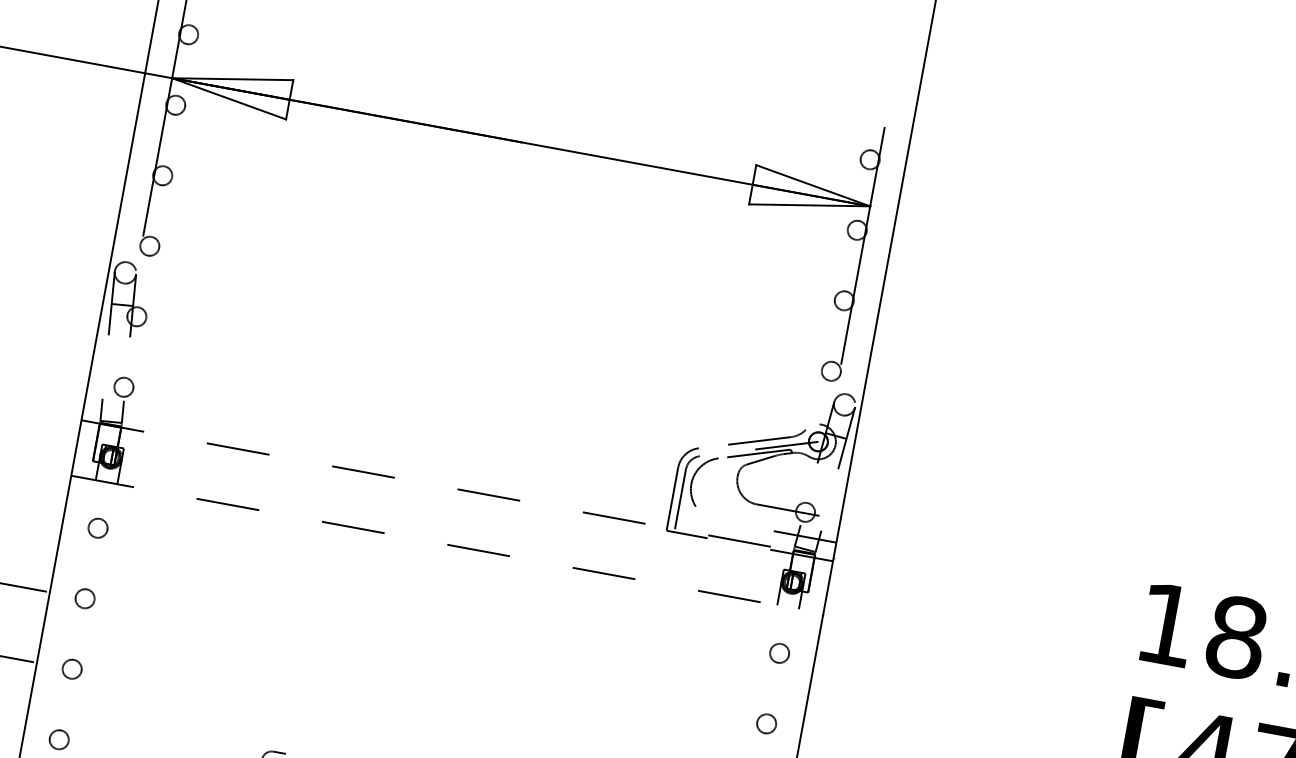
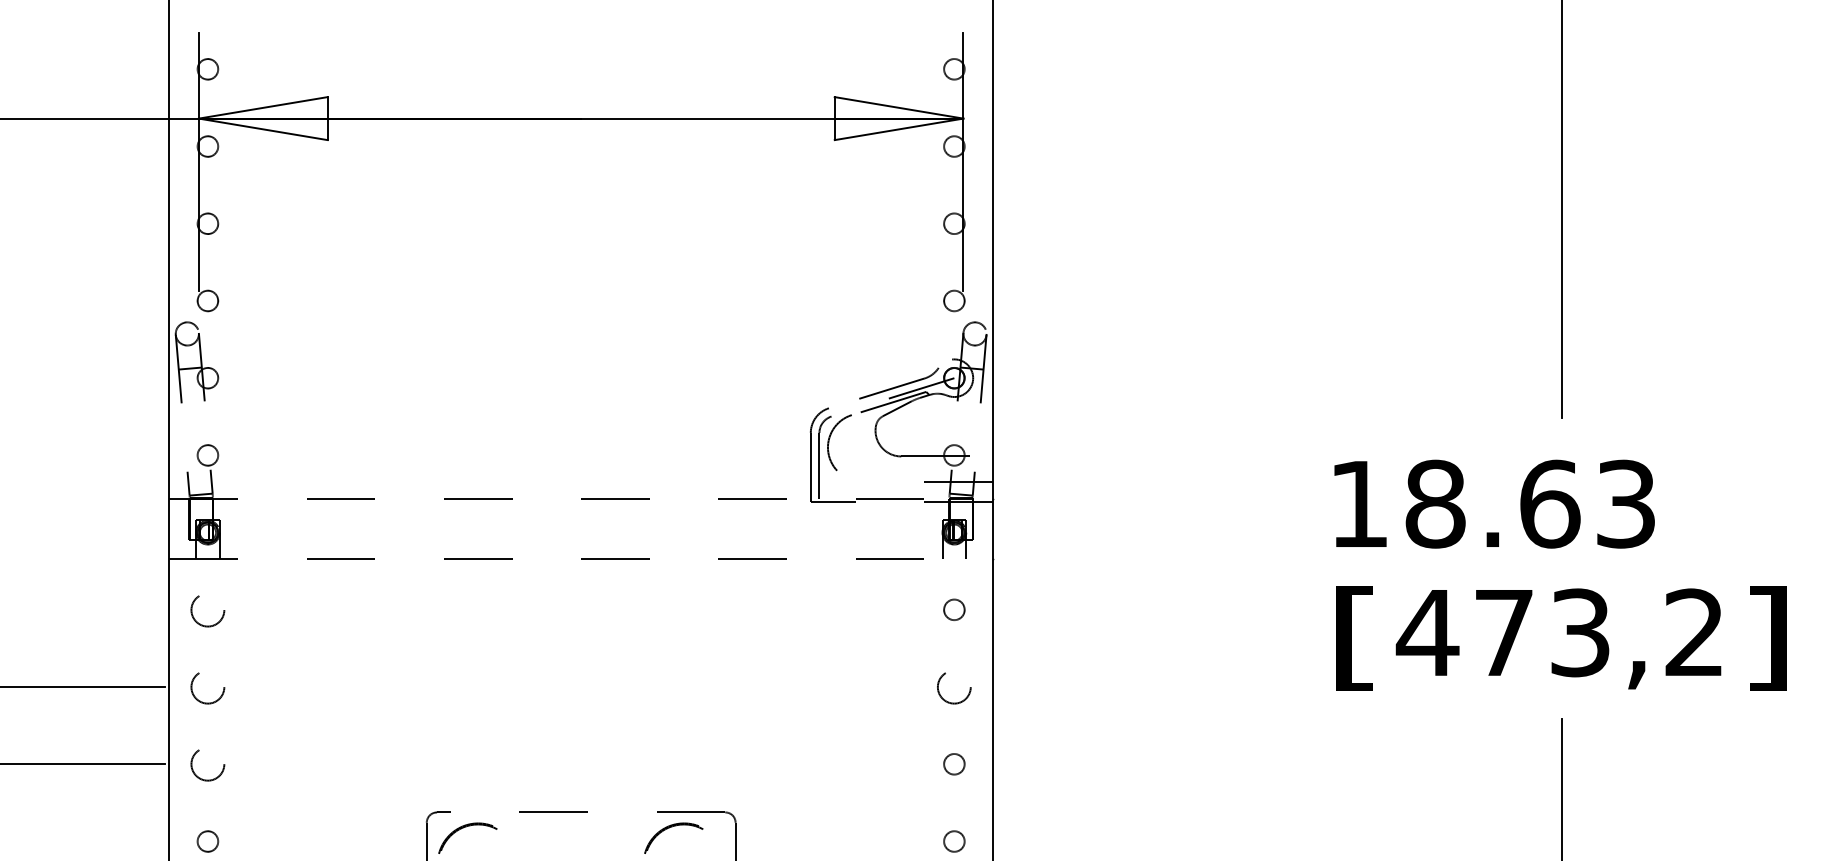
circle: (97, 527) -> (207, 609), size x1.6
circle: (84, 598) -> (207, 686), size x1.6
circle: (71, 669) -> (207, 764), size x1.6
circle: (766, 723) -> (954, 686), size x1.6

